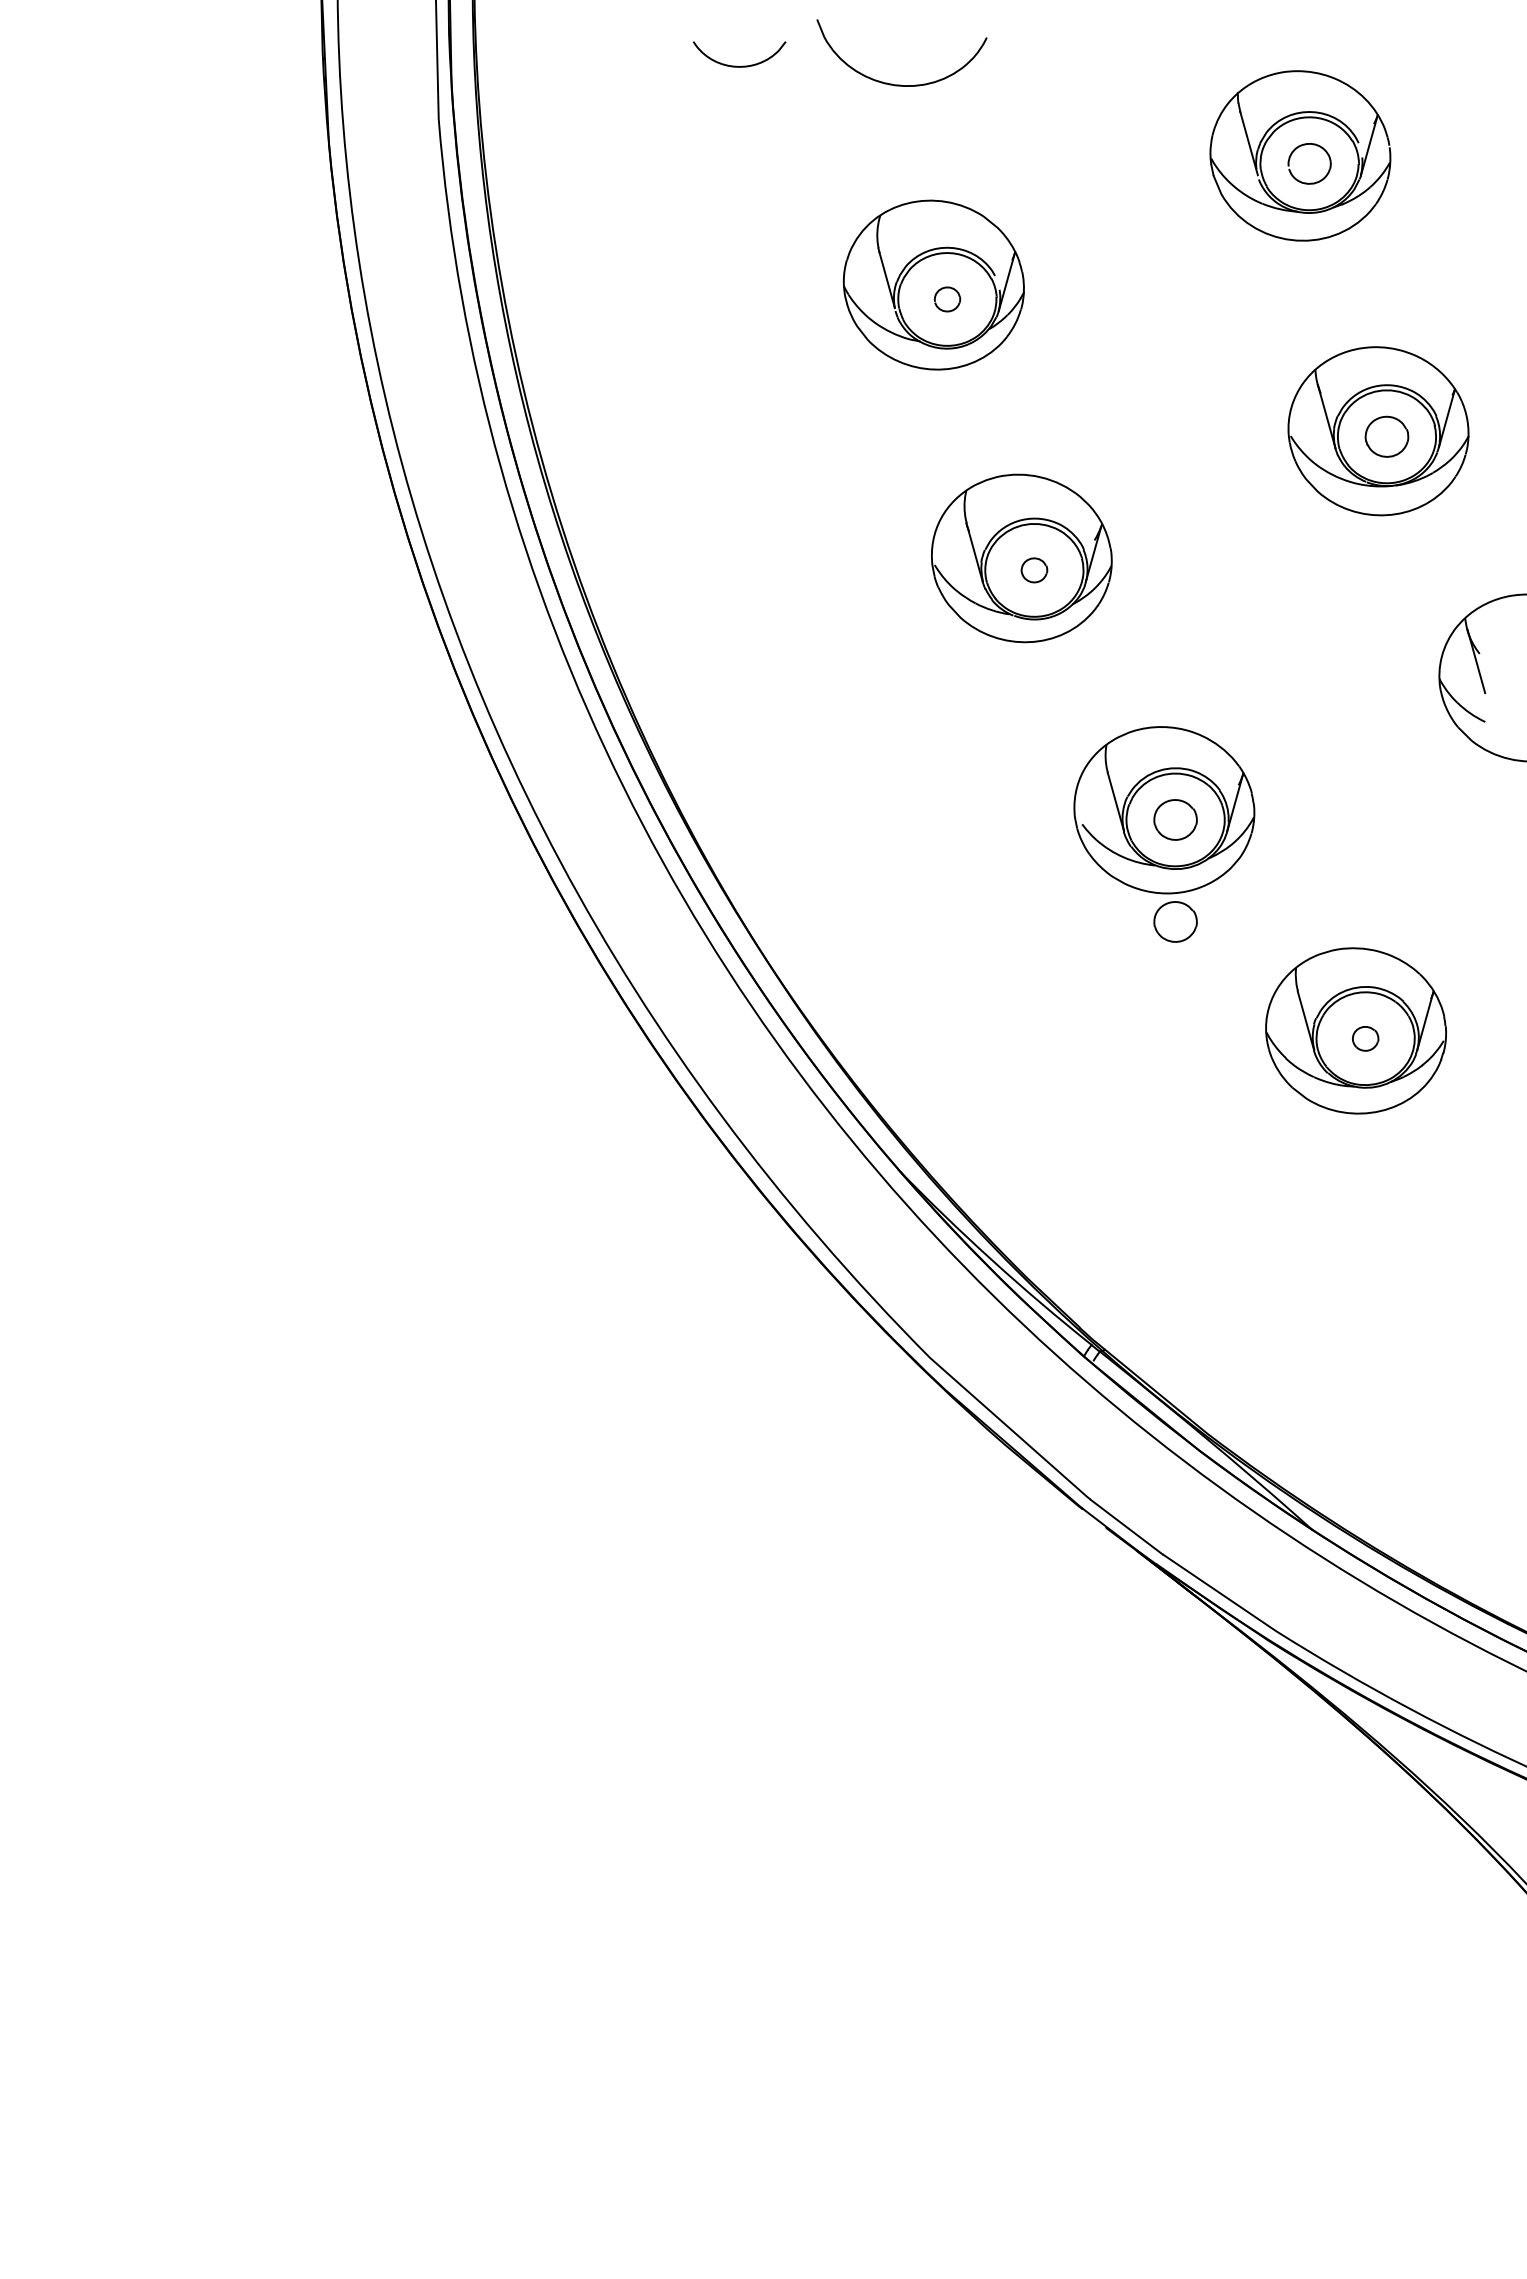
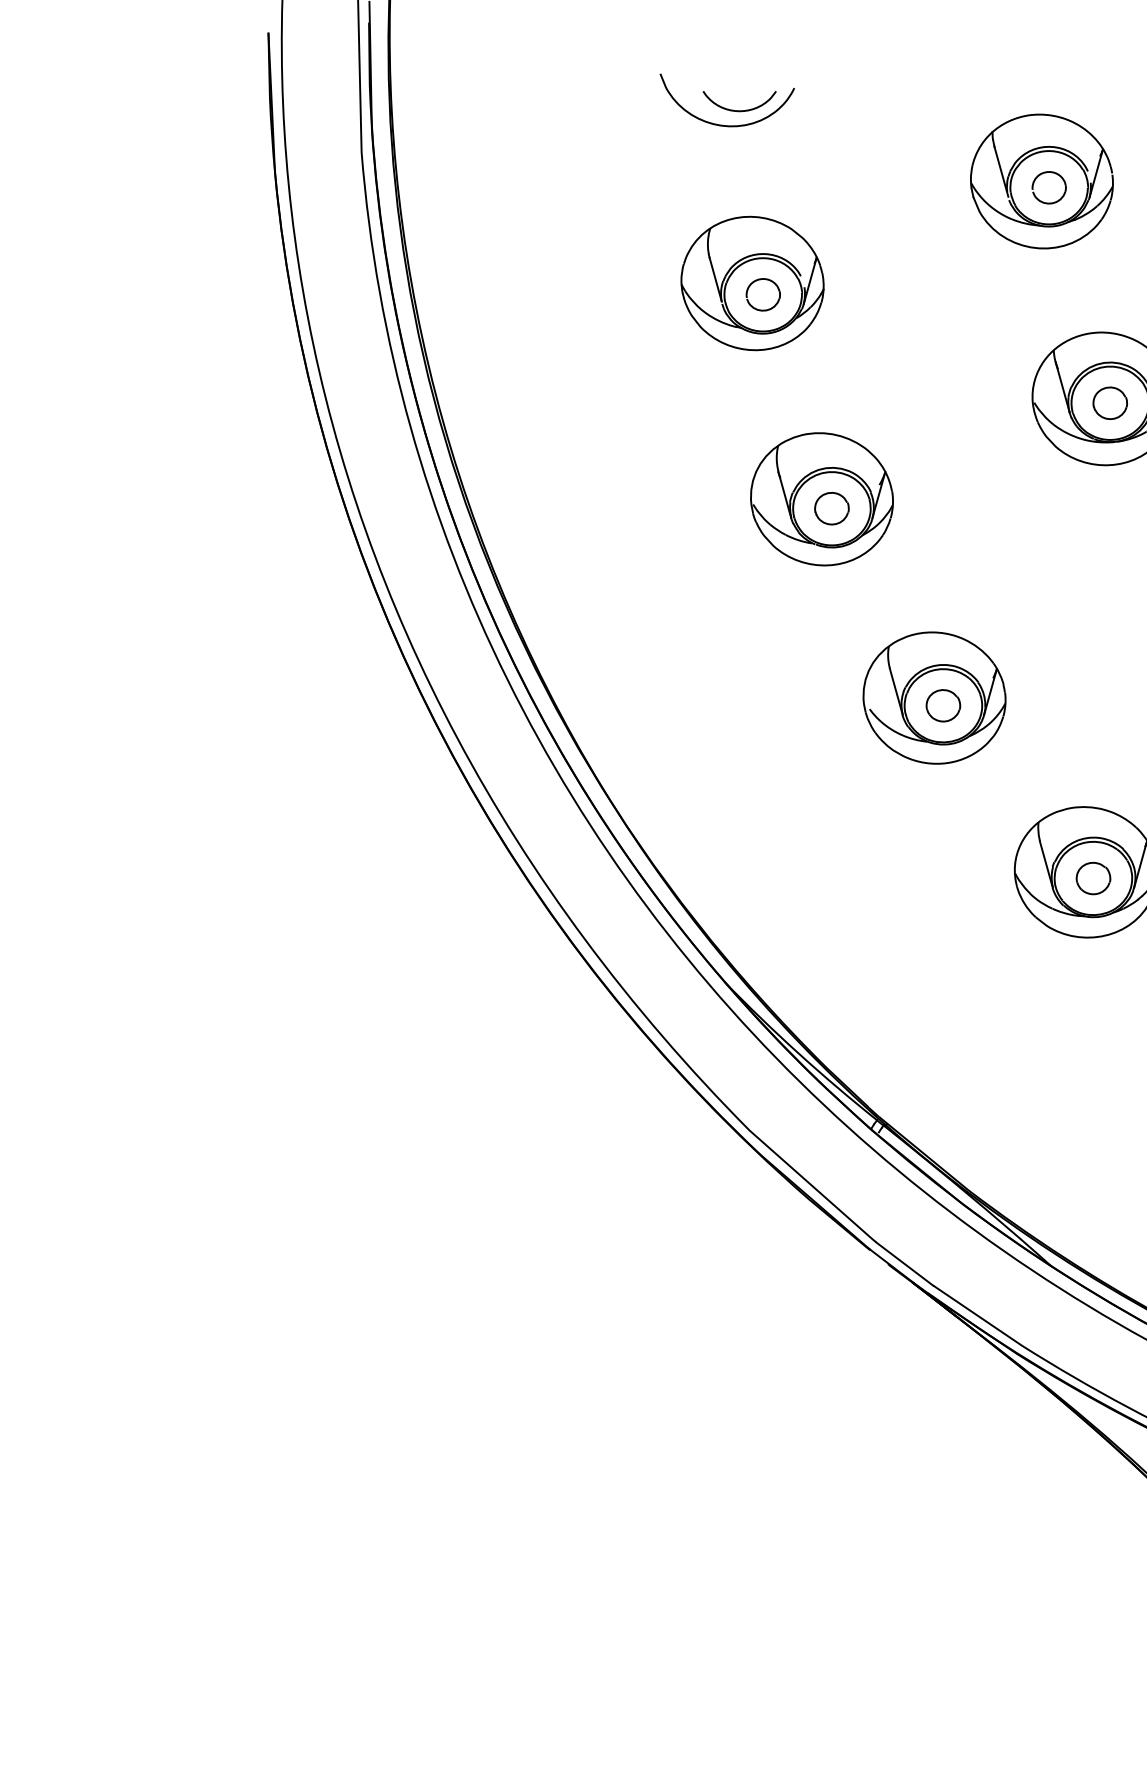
curve: (737, 65) -> (738, 110), moved
part: (947, 299) -> (763, 294), size x1.67
part: (1034, 570) -> (831, 508), size x1.67
part: (1175, 921) -> (943, 785), removed
part: (1365, 1038) -> (1093, 878), size x1.67

